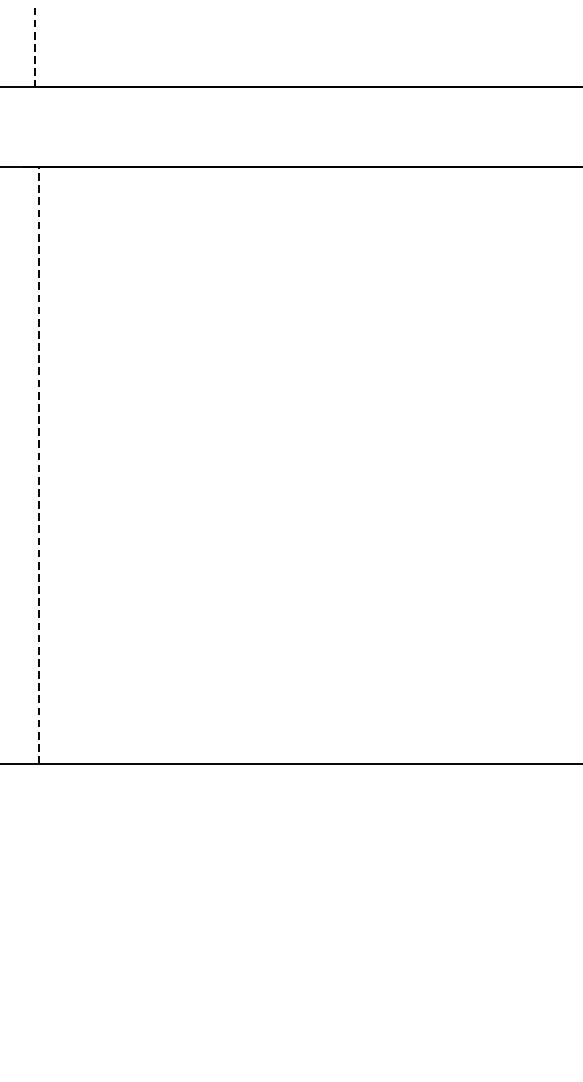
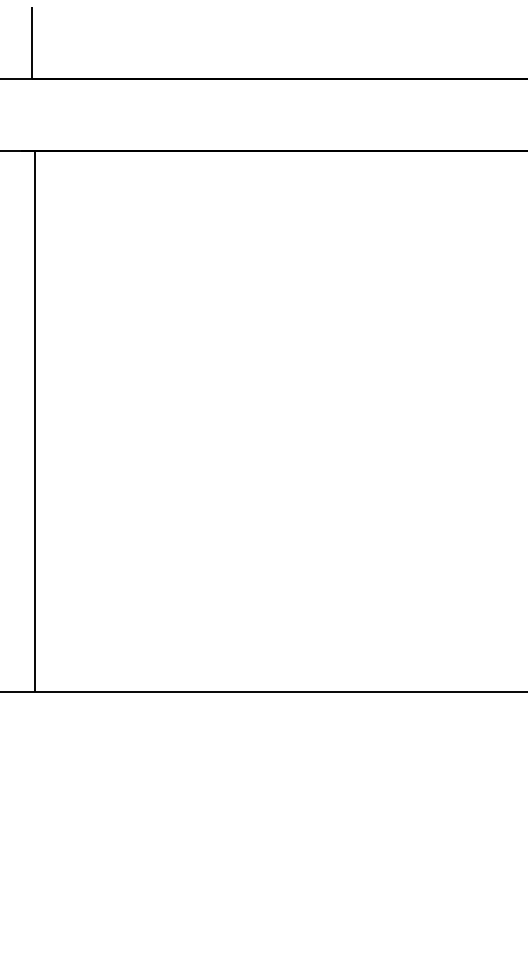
line: (34, 46) -> (31, 42), dashed -> solid
line: (39, 465) -> (35, 421), dashed -> solid

